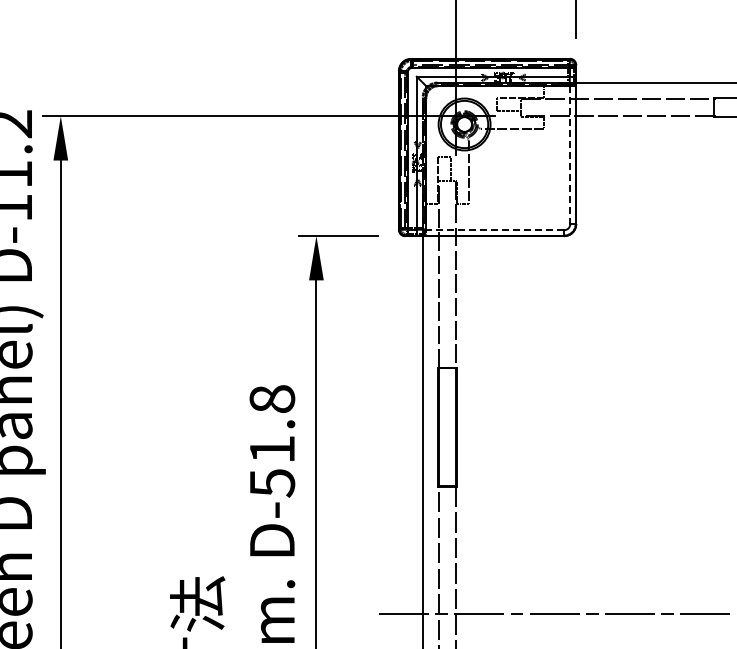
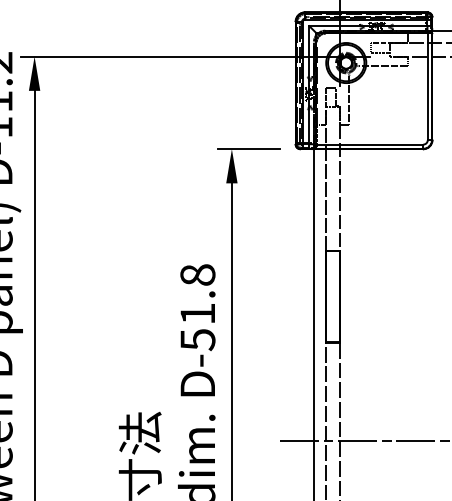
line: (570, 155) -> (428, 86), dashed -> solid
line: (494, 230) -> (369, 144), dashed -> solid

